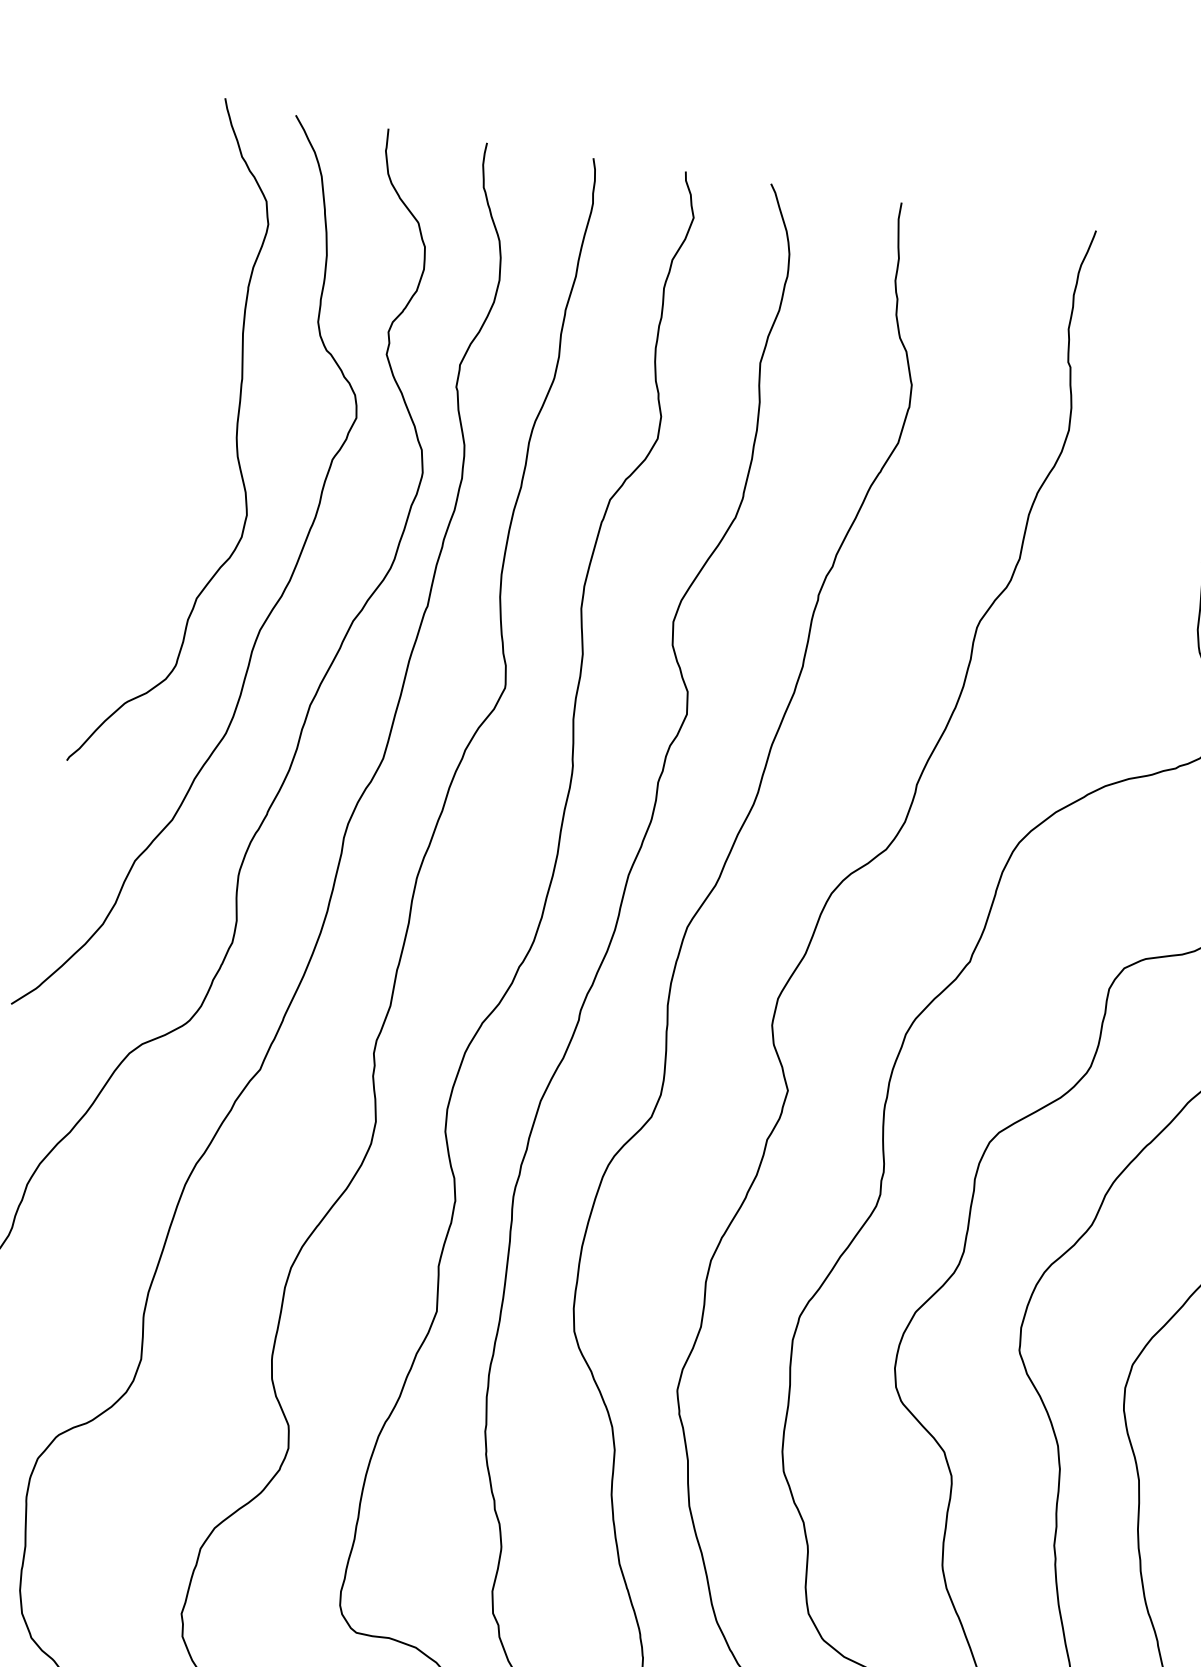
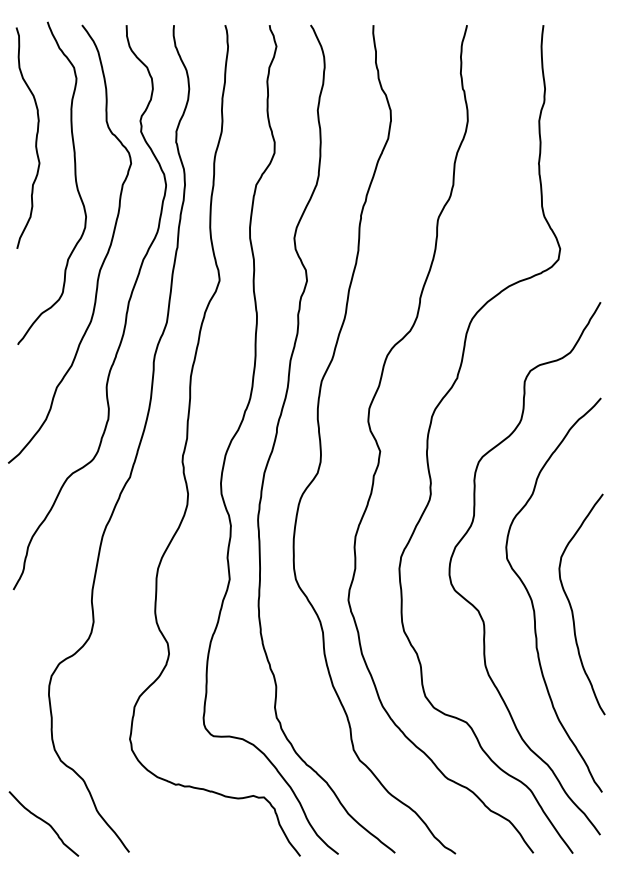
curve: (165, 334) -> (35, 137), added

